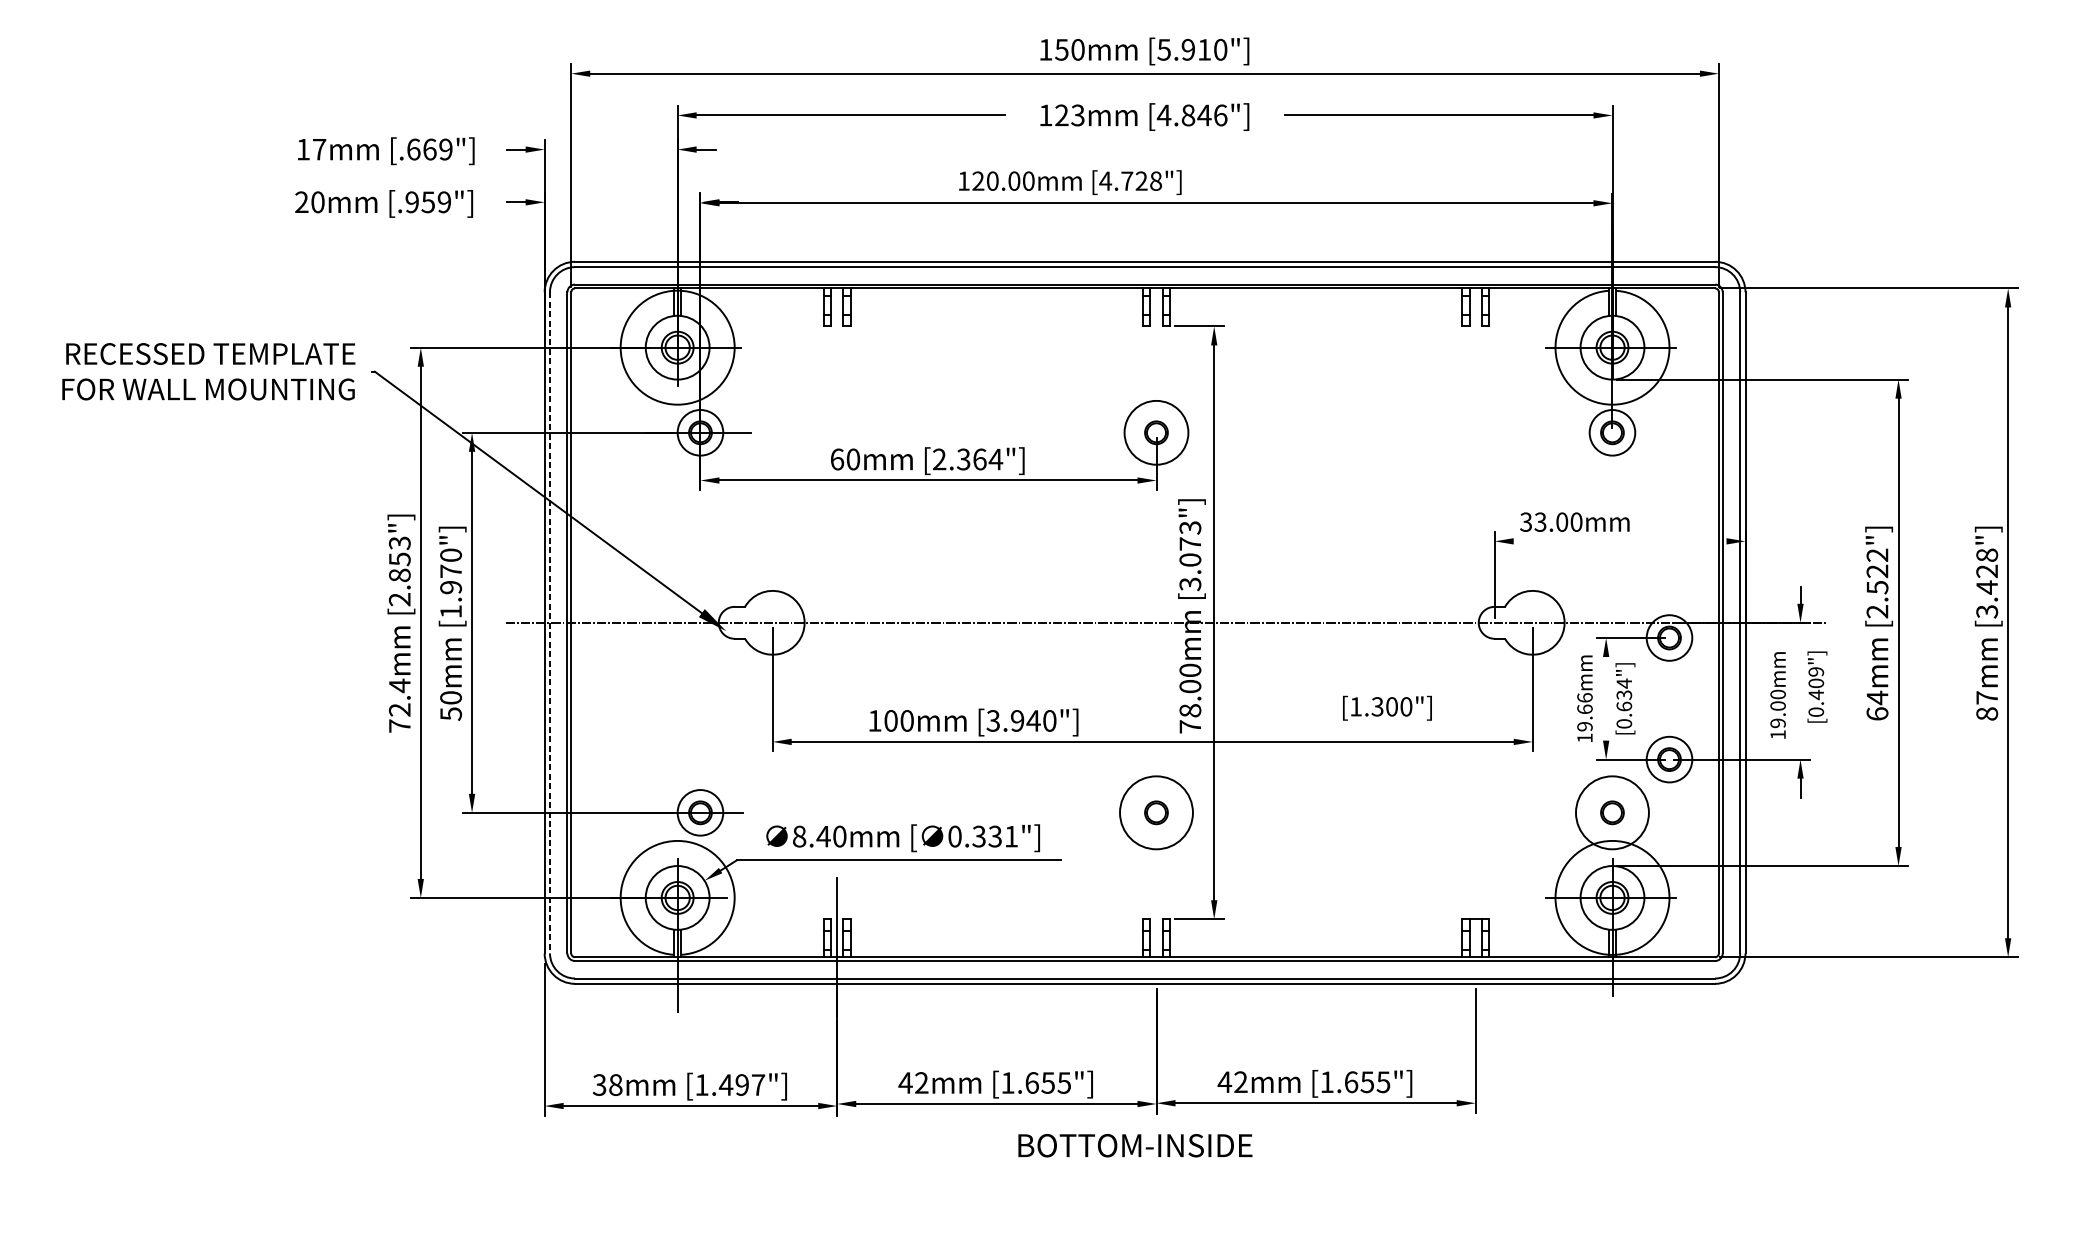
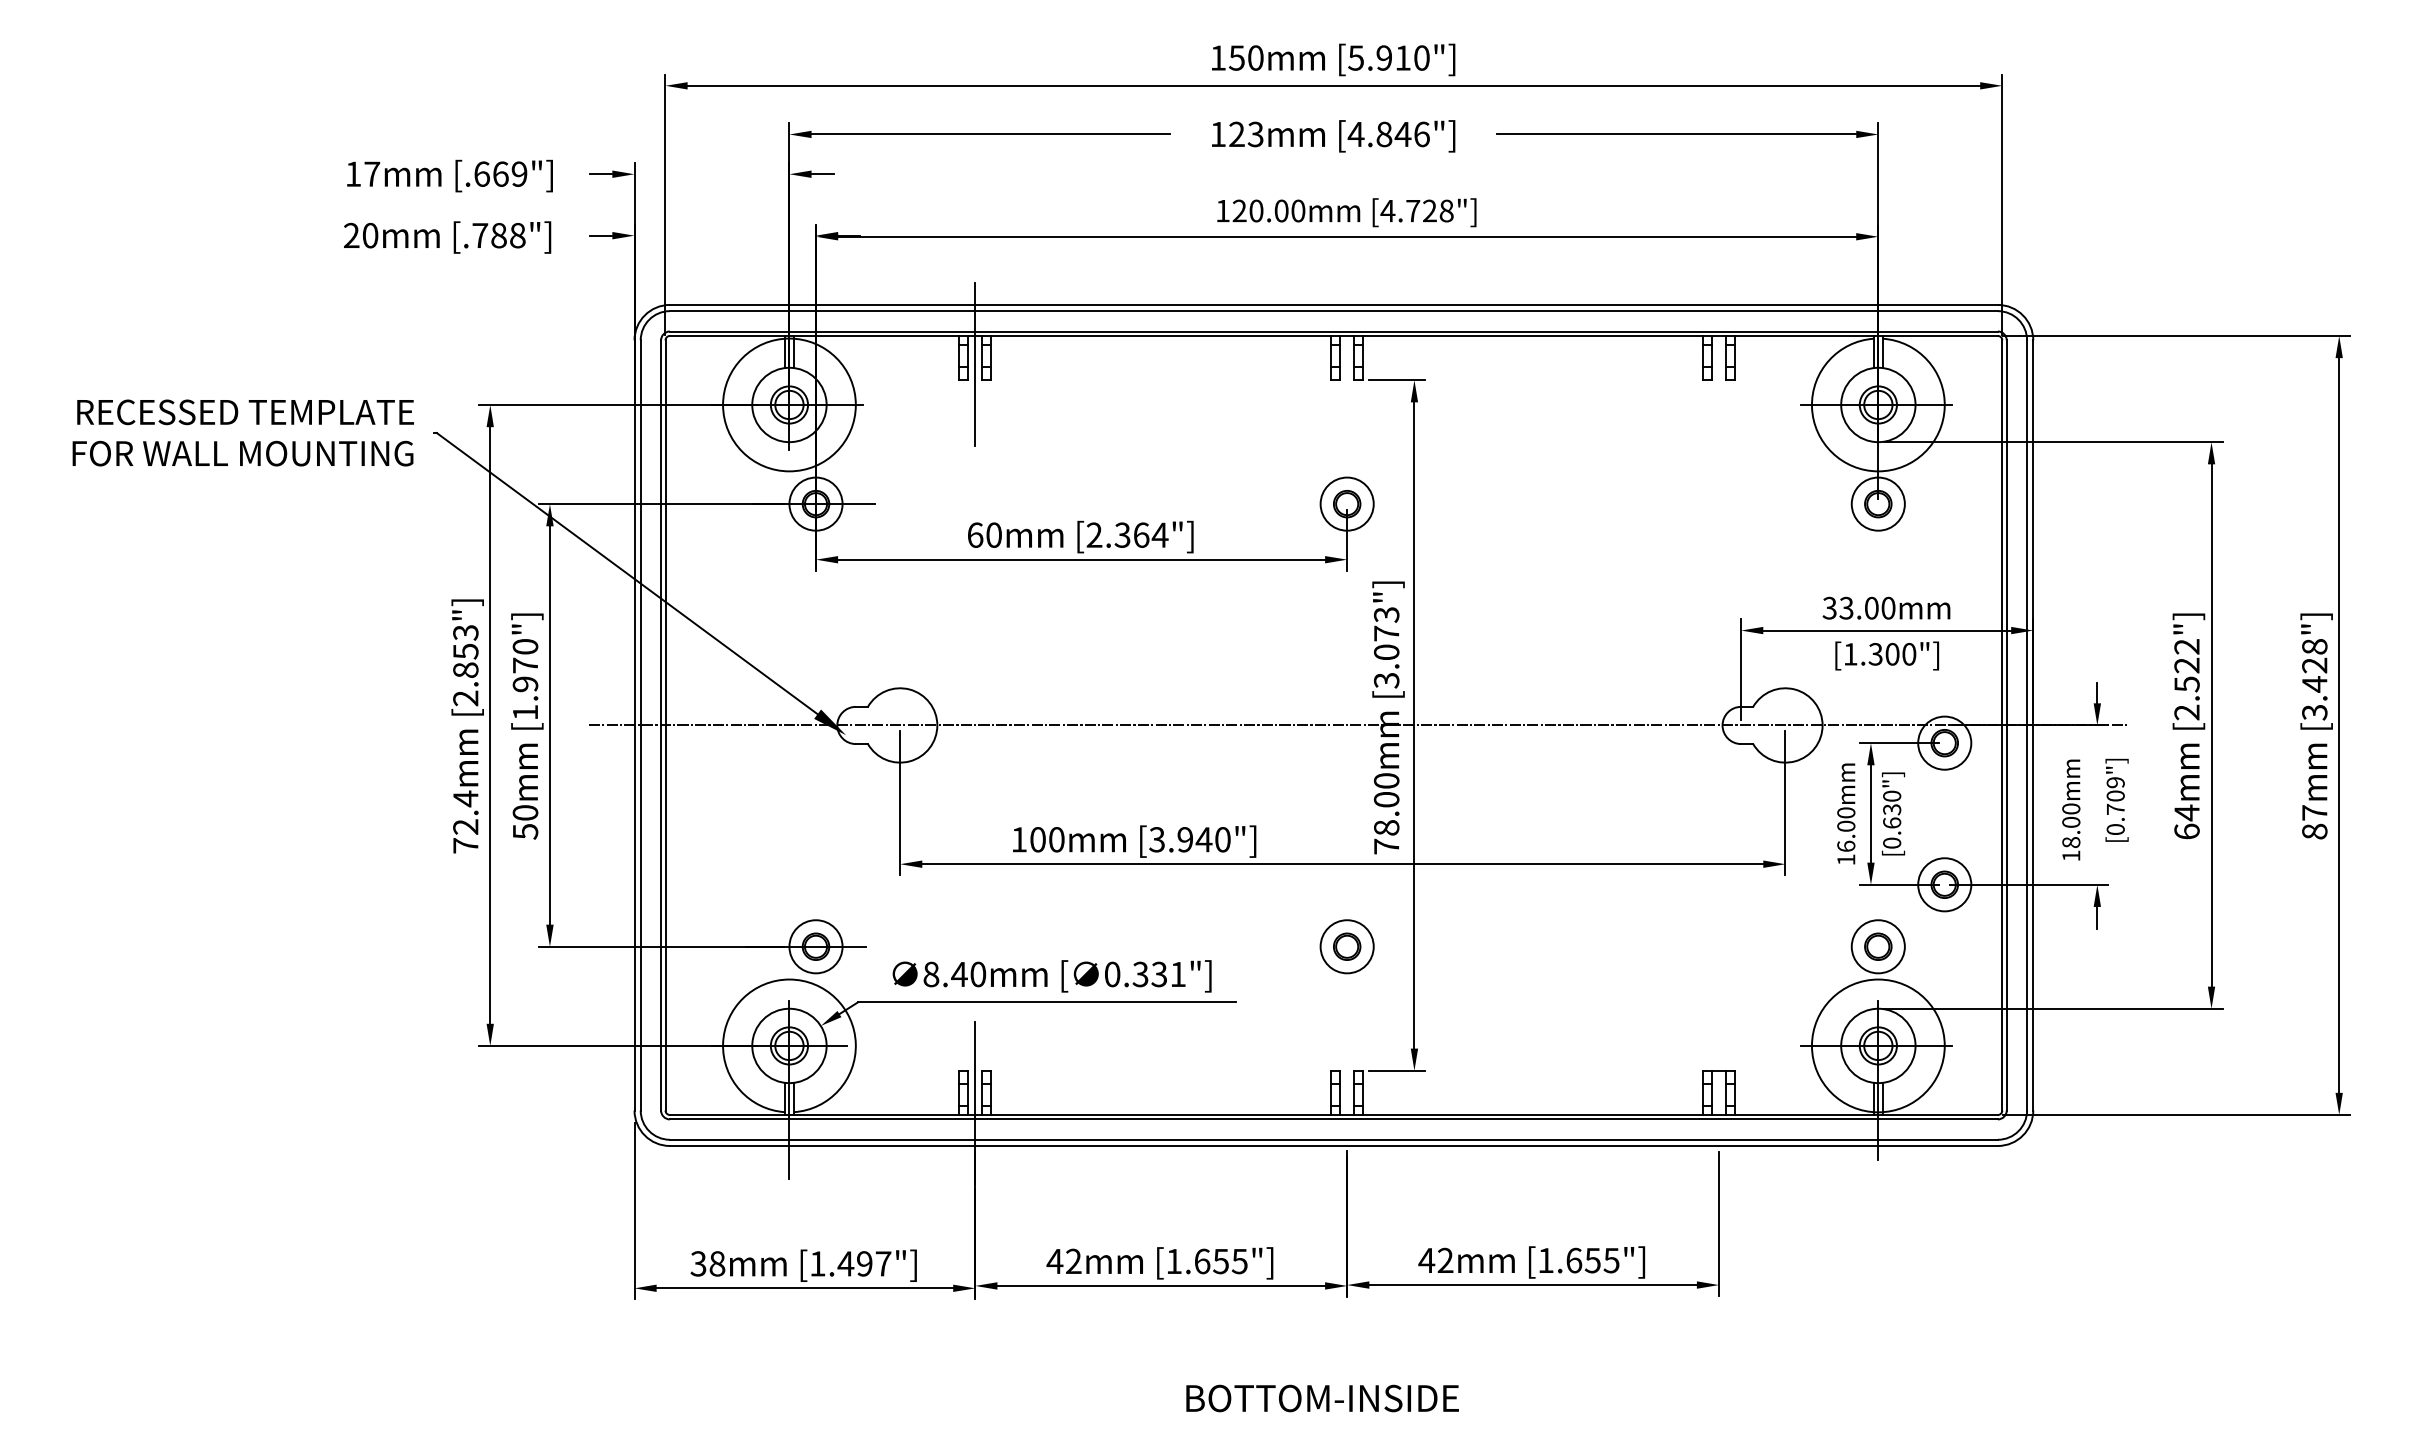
text: (1070, 182) -> (1346, 212), moved
text: (427, 202) -> (498, 235), [.959"] -> [.788"]
line: (837, 312) -> (975, 364), added
circle: (1155, 432) -> (1346, 503), size x0.71
text: (1574, 521) -> (1886, 607), moved
line: (1620, 541) -> (1887, 630), added
line: (549, 622) -> (640, 725), dashed -> solid
text: (1624, 683) -> (1892, 796), [0.634"] -> [0.630"]
text: (1816, 694) -> (2115, 809), [0.409"] -> [0.709"]
line: (1605, 698) -> (1870, 813), added
text: (1387, 707) -> (1887, 655), moved
text: (1585, 712) -> (1846, 829), 19.66mm -> 16.00mm
text: (1778, 723) -> (2071, 842), 19.00mm -> 18.00mm
circle: (1155, 812) -> (1346, 946), size x0.62
circle: (1611, 812) -> (1877, 946), size x0.62
text: (1135, 1145) -> (1322, 1398), moved

